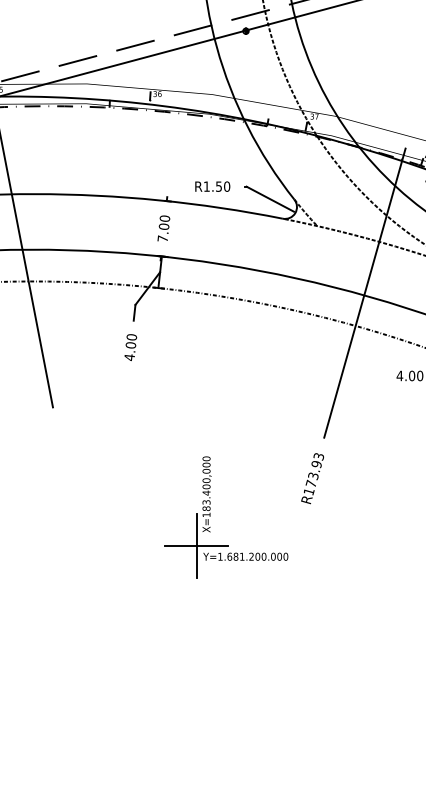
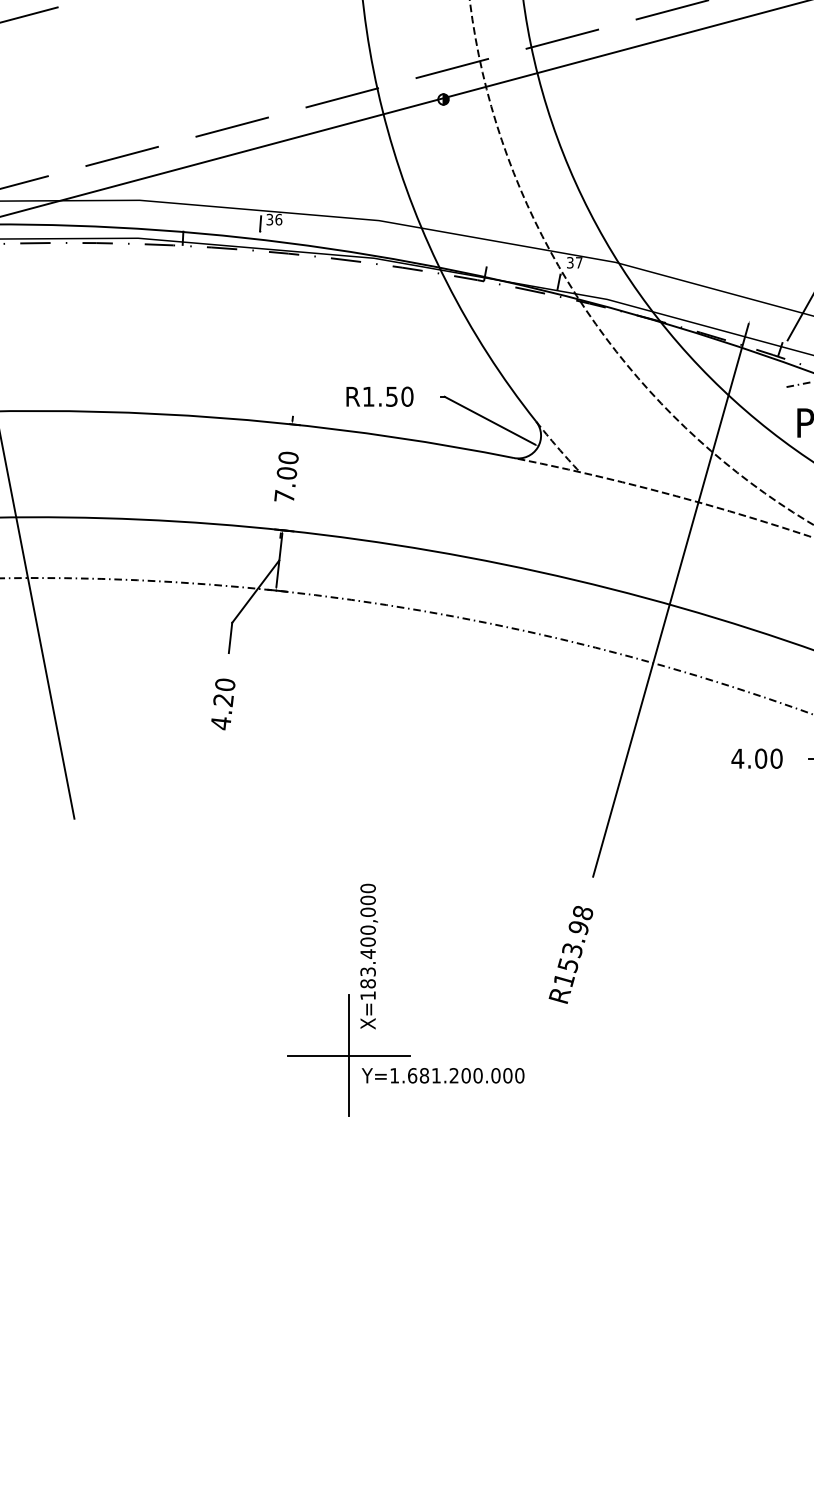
text: (130, 345) -> (222, 700), 4.00 -> 4.20
text: (314, 470) -> (574, 939), R173.93 -> R153.98
part: (210, 516) -> (375, 998), moved

